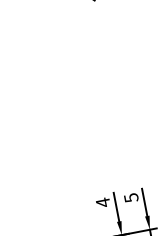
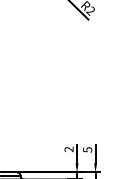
text: (102, 202) -> (68, 149), 4 -> 2

